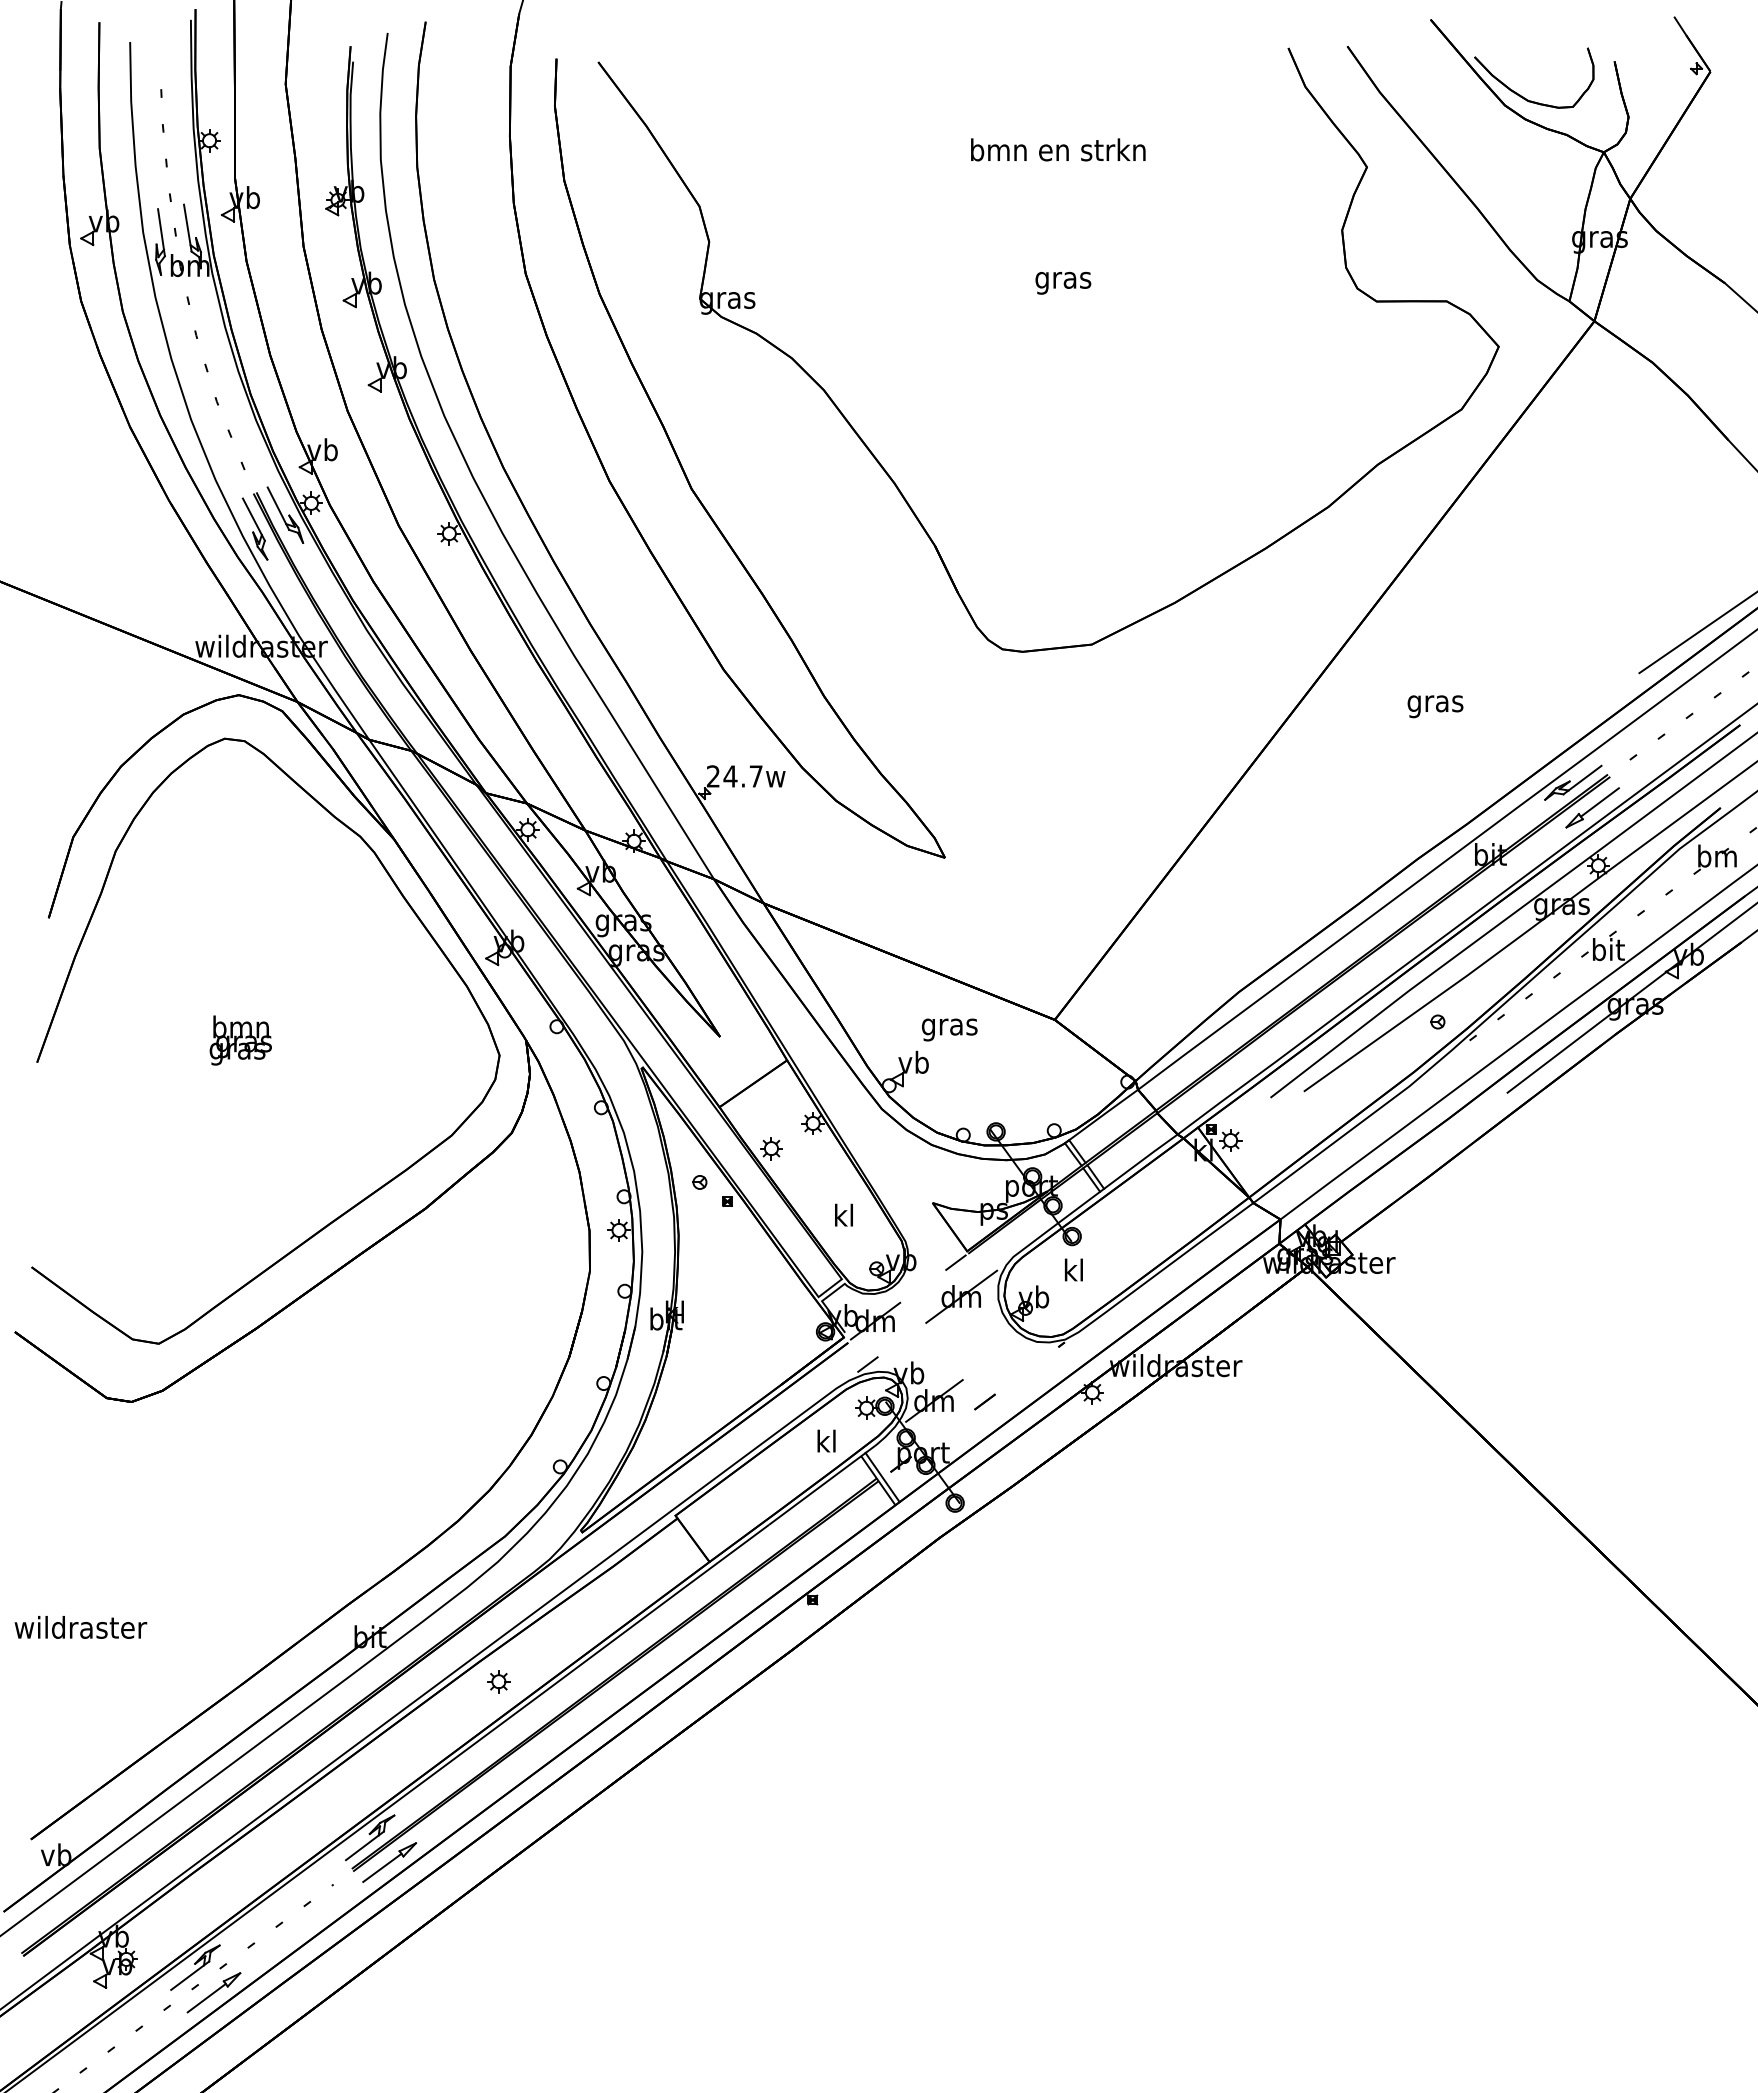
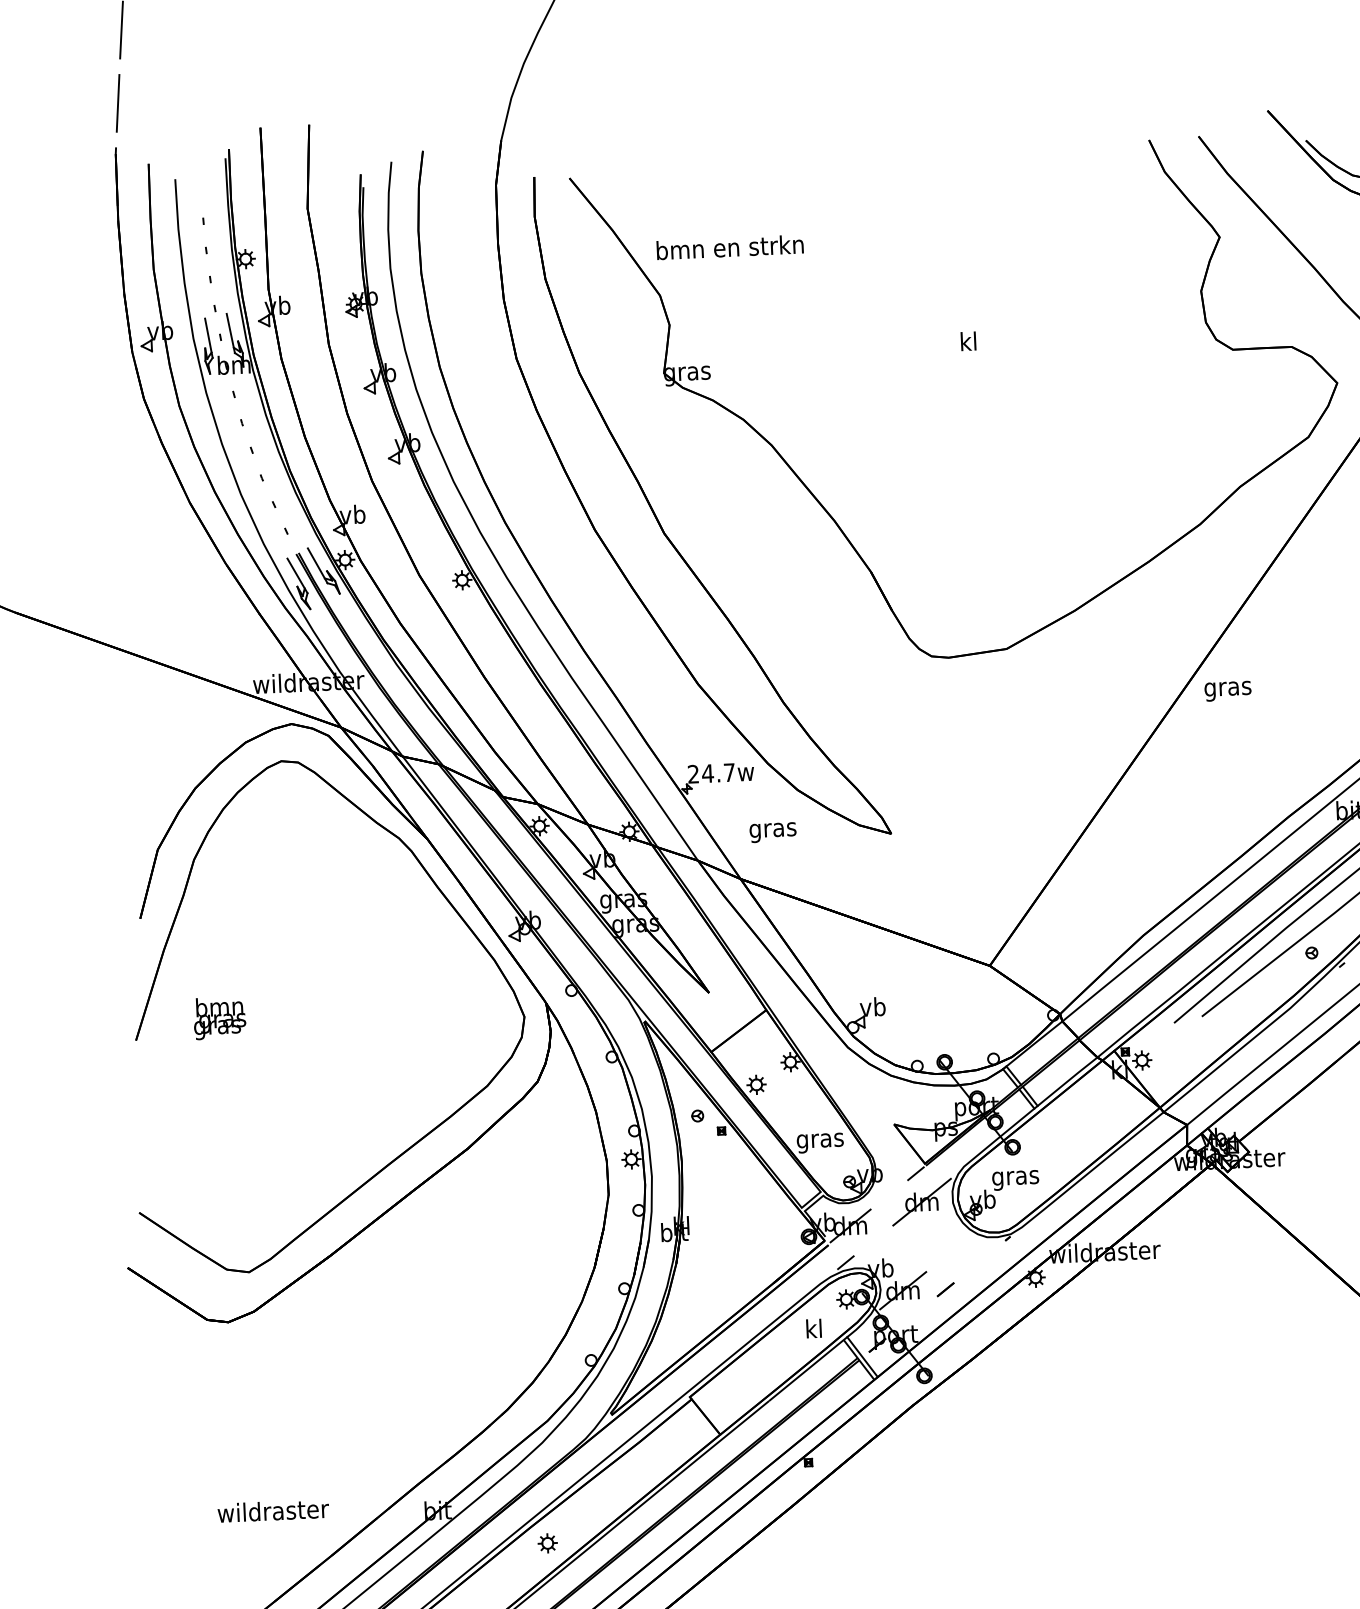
text: (1058, 149) -> (730, 247), moved
text: (1063, 279) -> (968, 343), gras -> kl
text: (1435, 706) -> (1228, 691), moved
text: (949, 1029) -> (772, 832), moved
text: (240, 1040) -> (219, 1018), moved
text: (843, 1217) -> (819, 1140), kl -> gras
text: (1073, 1272) -> (1015, 1177), kl -> gras
text: (80, 1627) -> (273, 1511), moved

